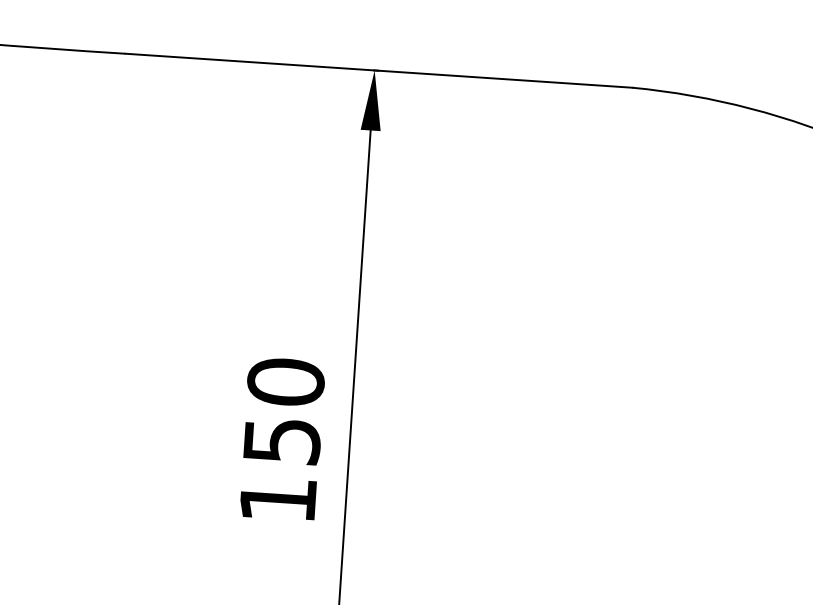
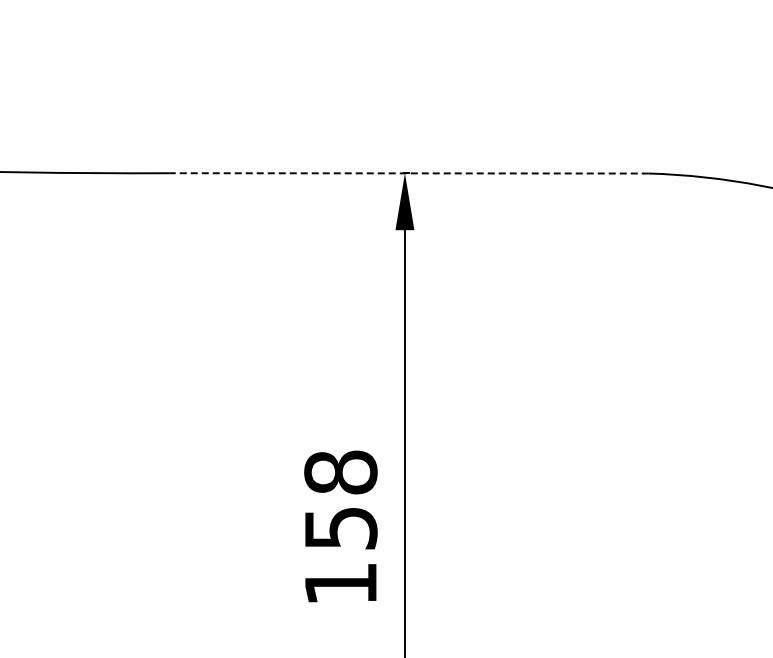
line: (378, 70) -> (408, 173), solid -> dashed
text: (285, 382) -> (340, 472), 150 -> 158

